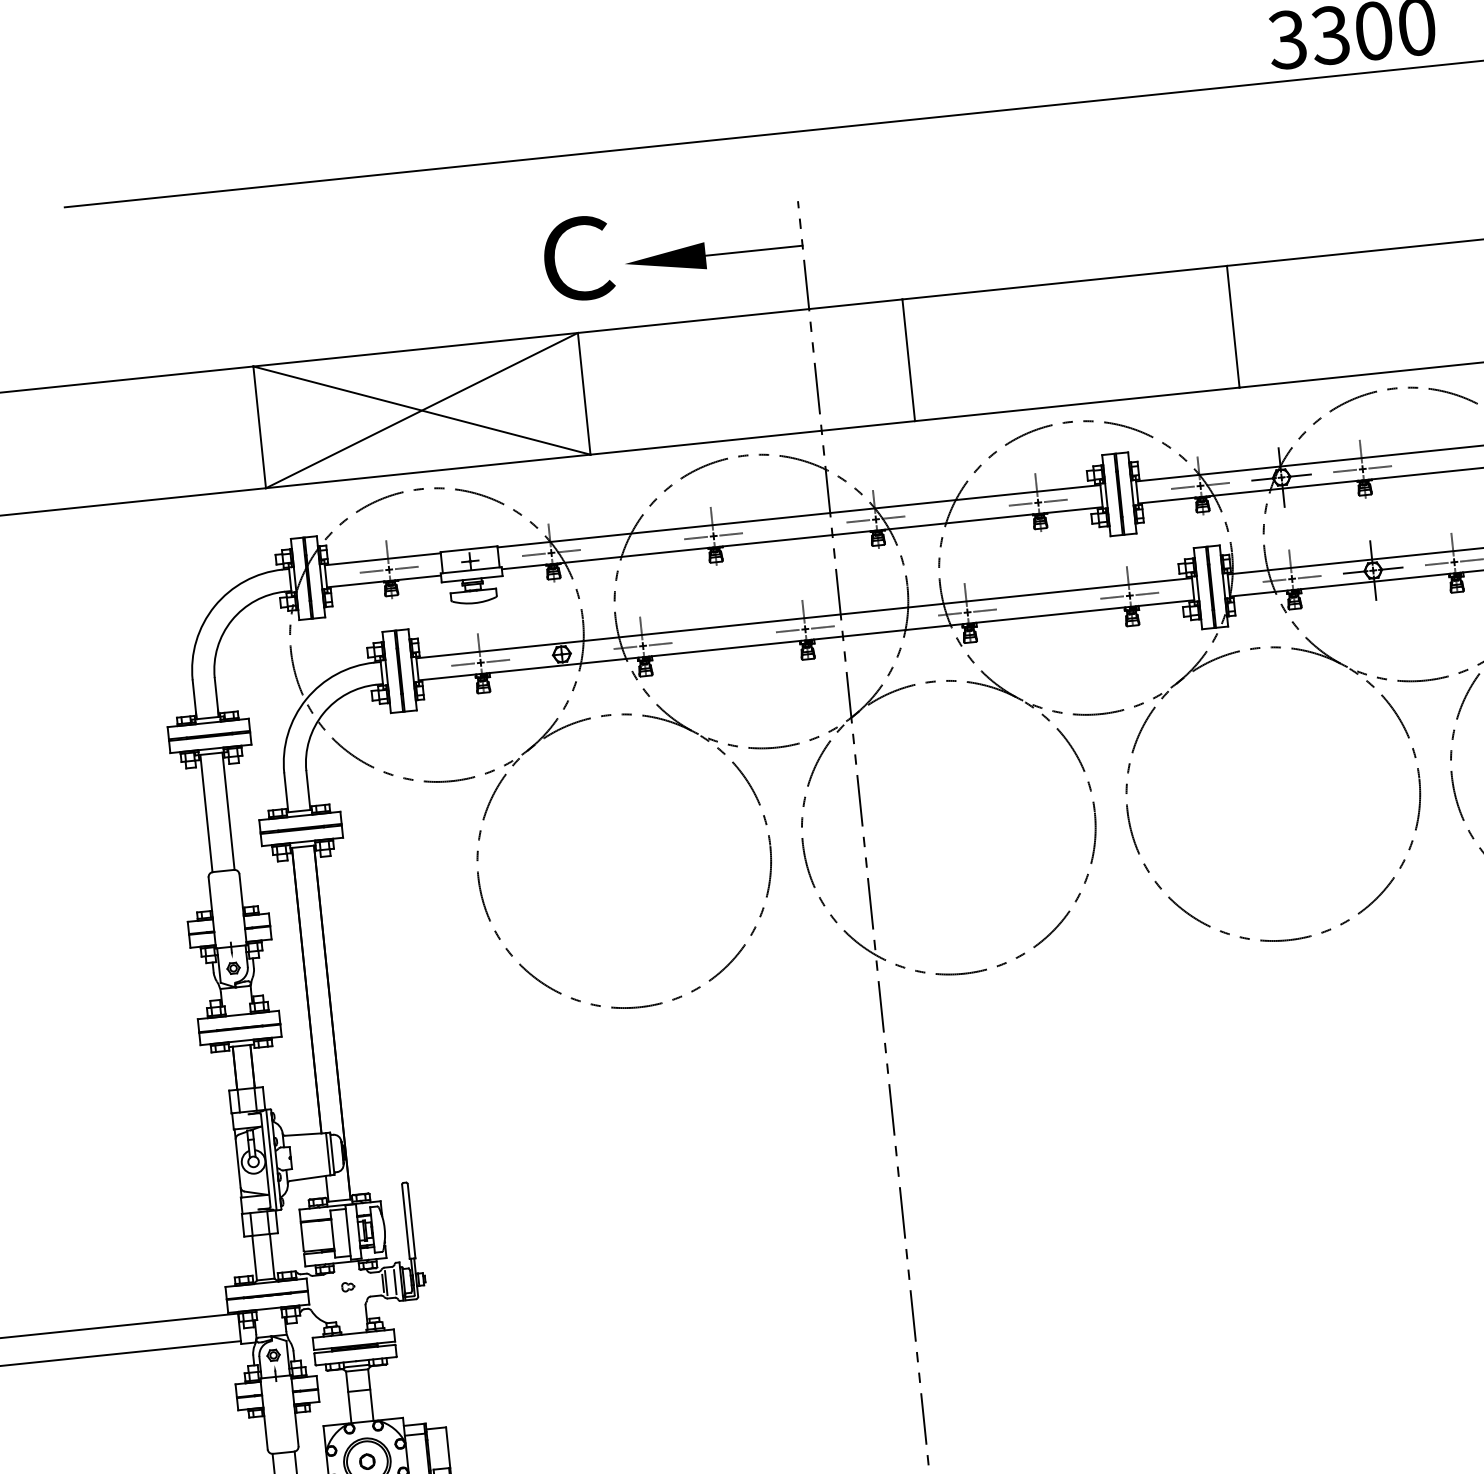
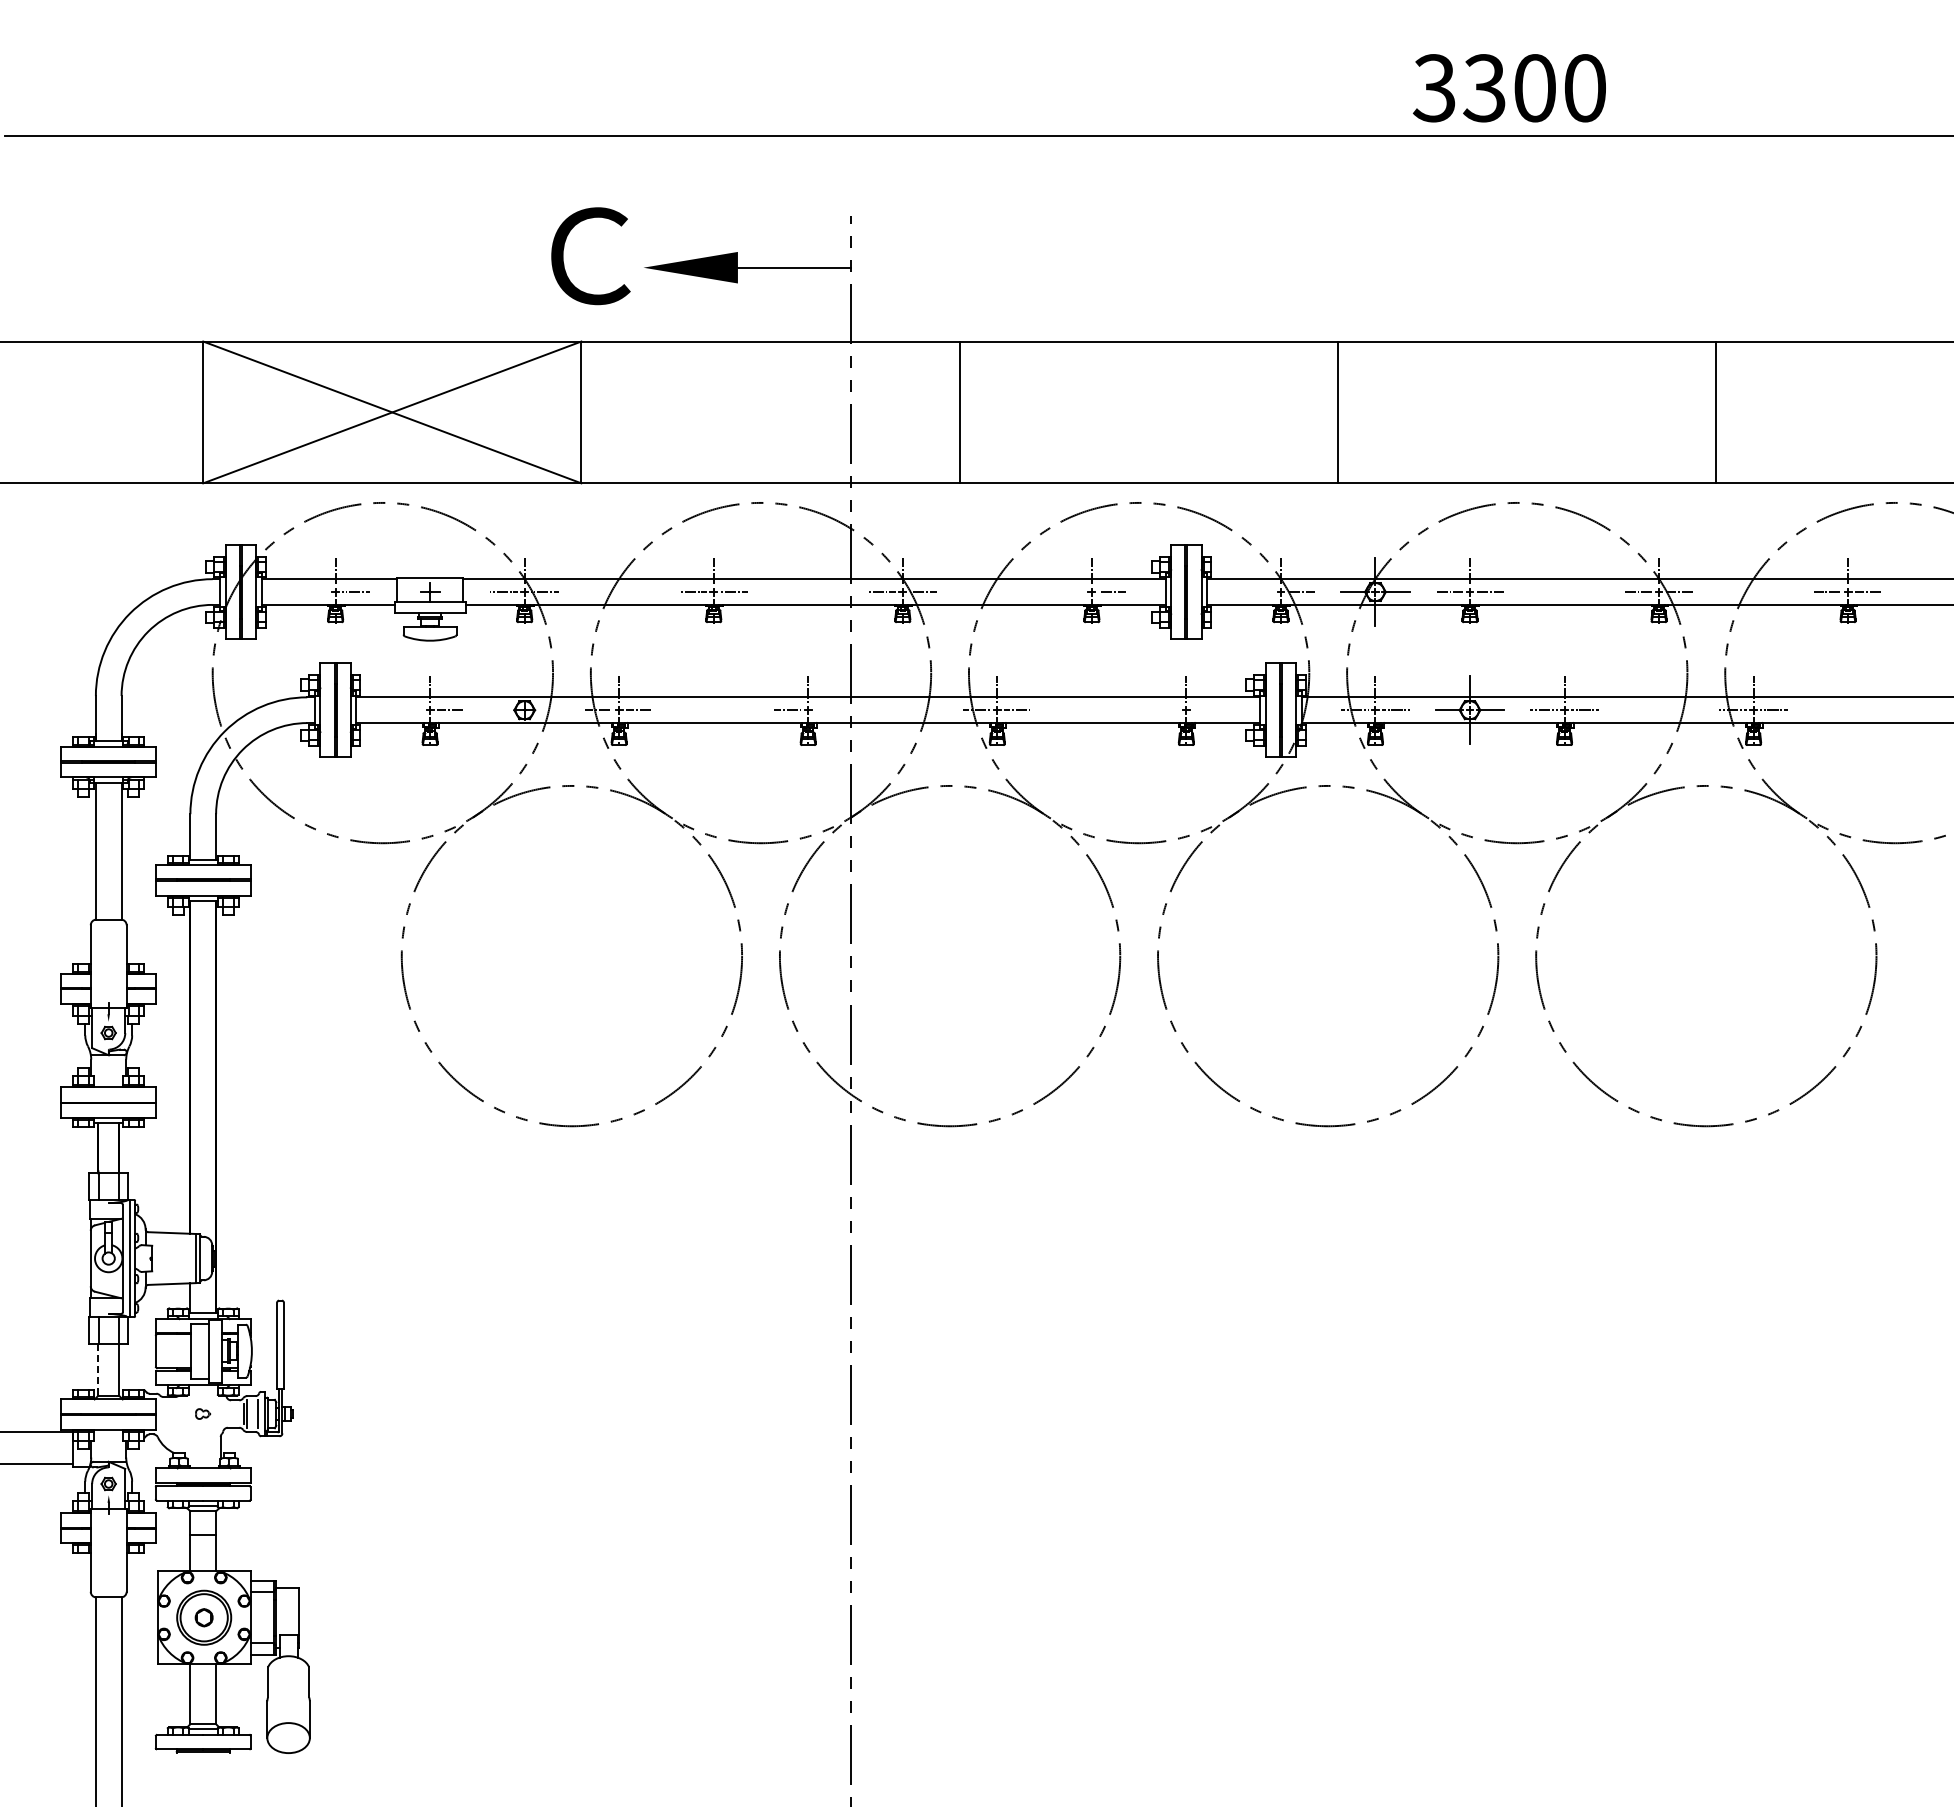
line: (1183, 488) -> (1260, 592), removed
line: (1020, 504) -> (1071, 592), removed
line: (371, 572) -> (314, 592), removed
line: (1147, 594) -> (1206, 710), removed
line: (1111, 597) -> (1165, 710), removed
line: (822, 627) -> (828, 710), removed
line: (463, 664) -> (409, 710), removed
line: (254, 1258) -> (98, 1369), solid -> dashed

